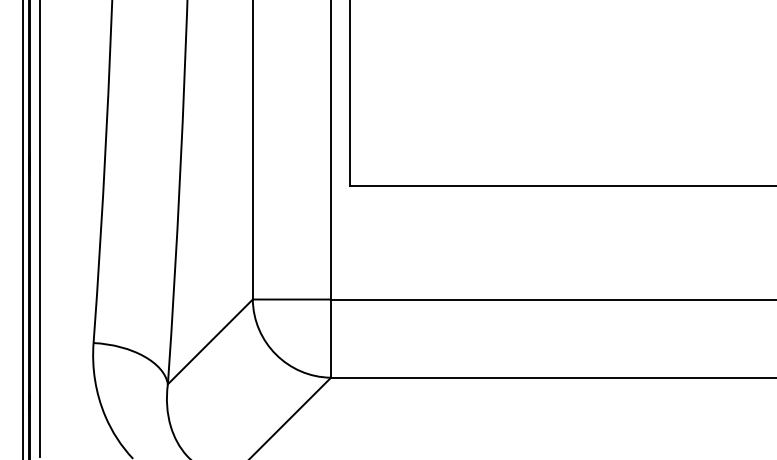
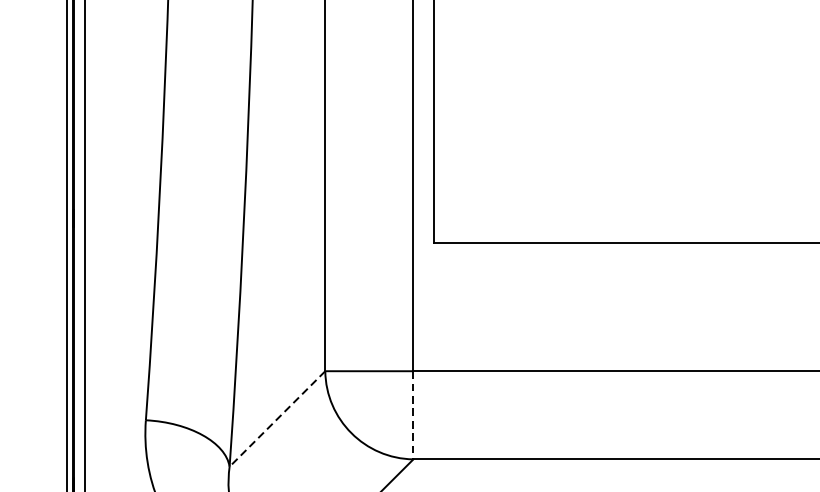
line: (331, 339) -> (413, 416), solid -> dashed
line: (210, 341) -> (277, 418), solid -> dashed

